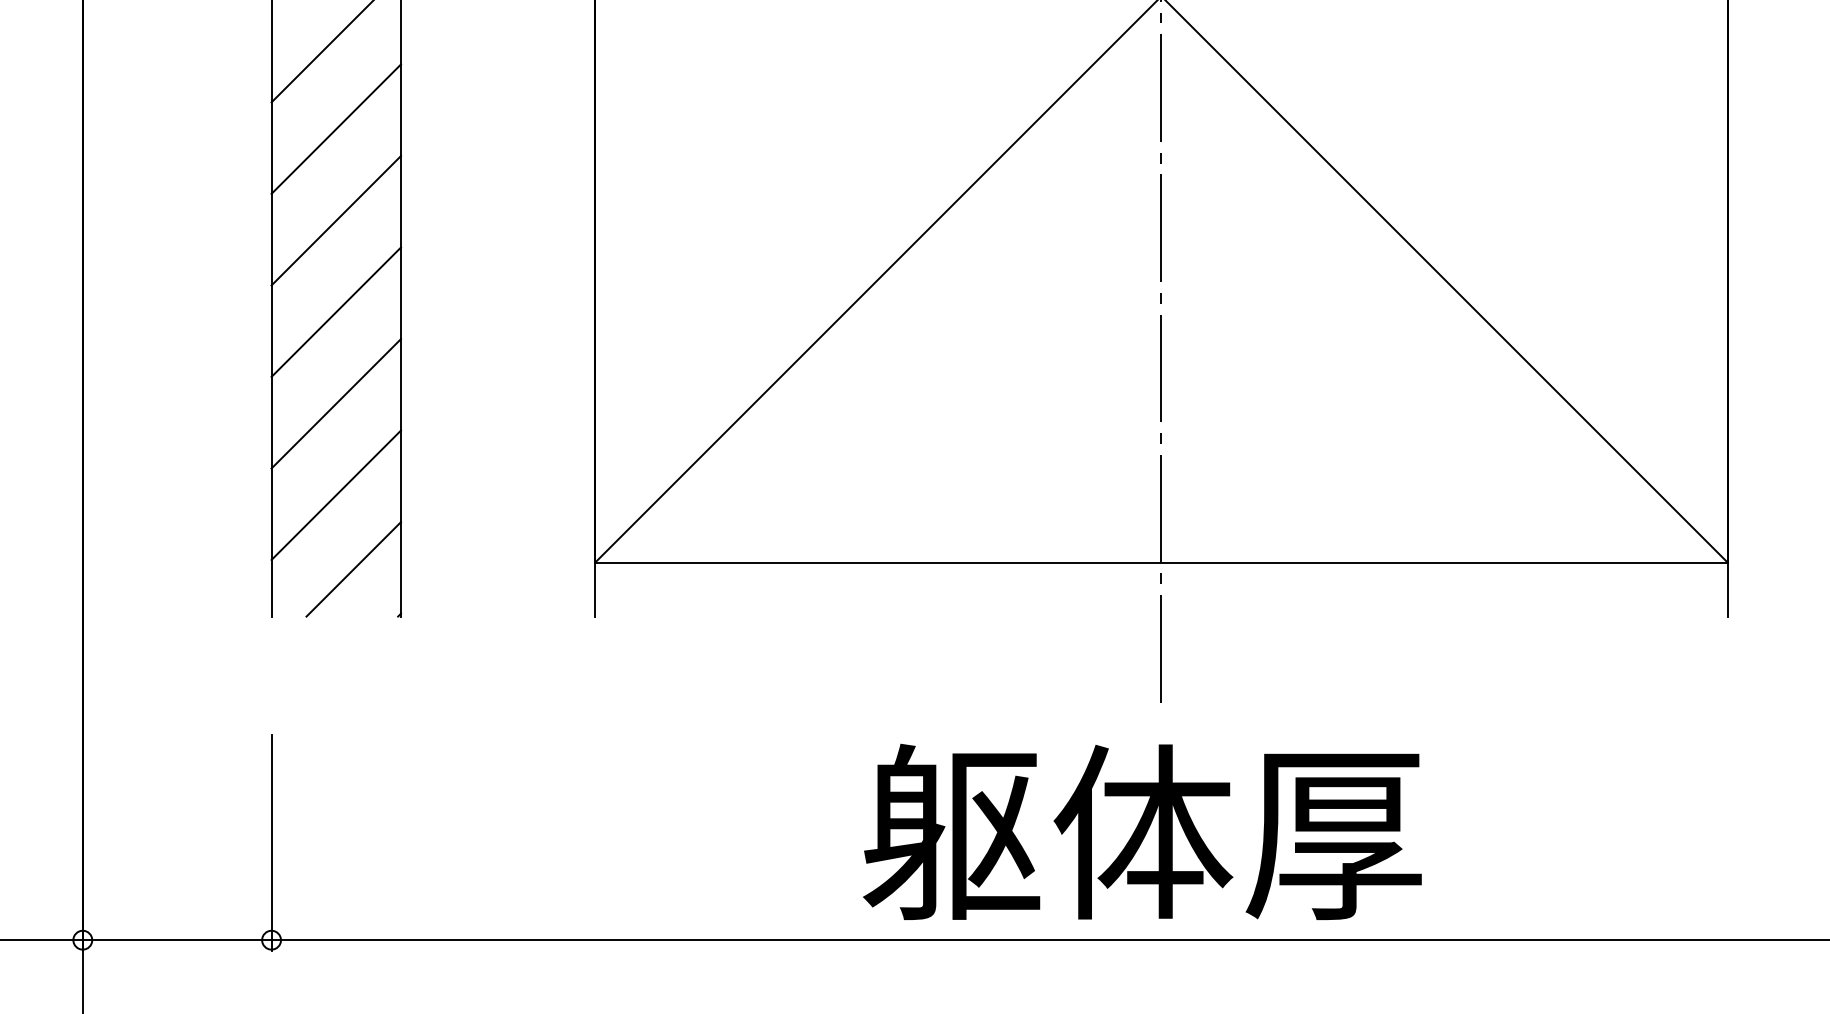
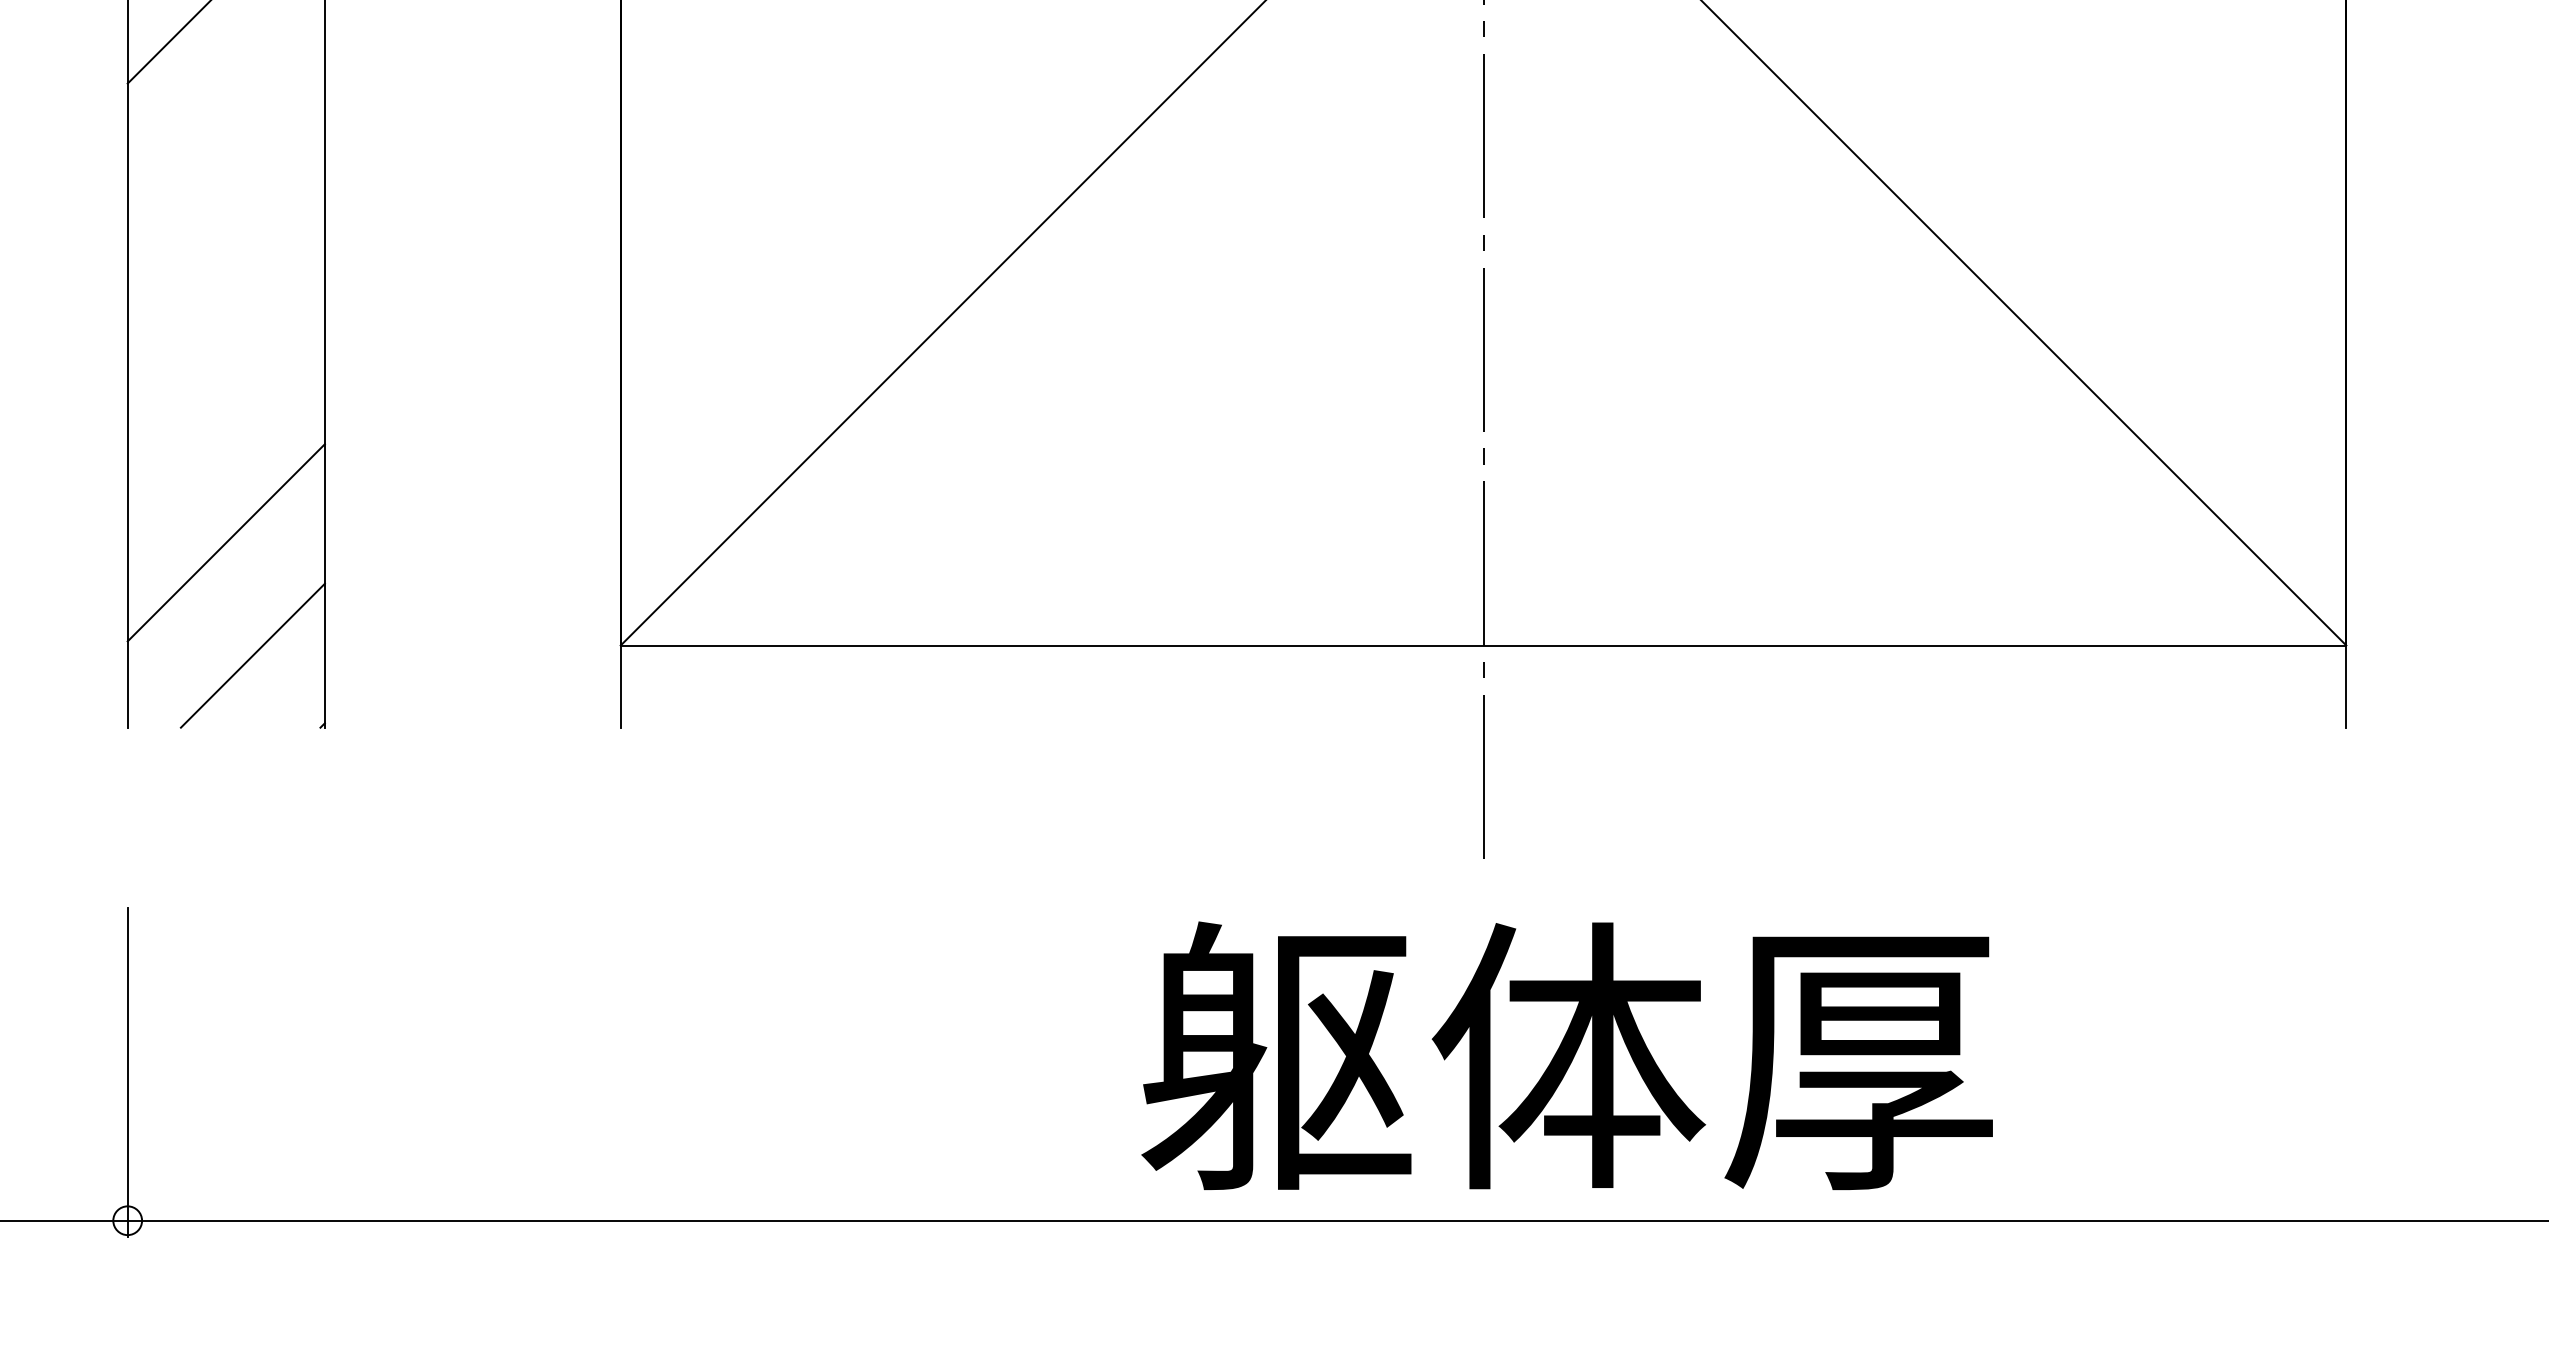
line: (336, 220) -> (226, 124), removed
line: (336, 311) -> (226, 262), removed
line: (336, 403) -> (226, 403), removed
text: (1142, 831) -> (1567, 1055), moved

